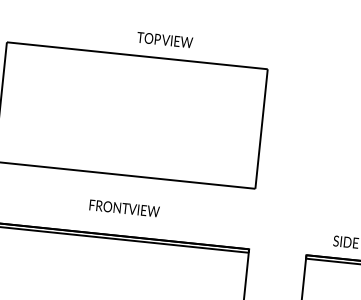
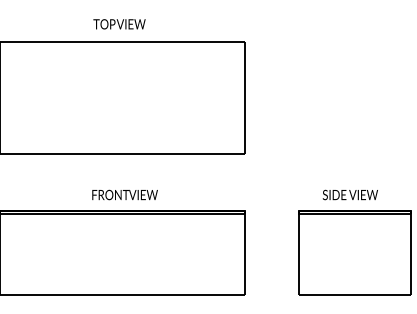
text: (164, 40) -> (119, 24), moved
text: (124, 207) -> (124, 194), moved

